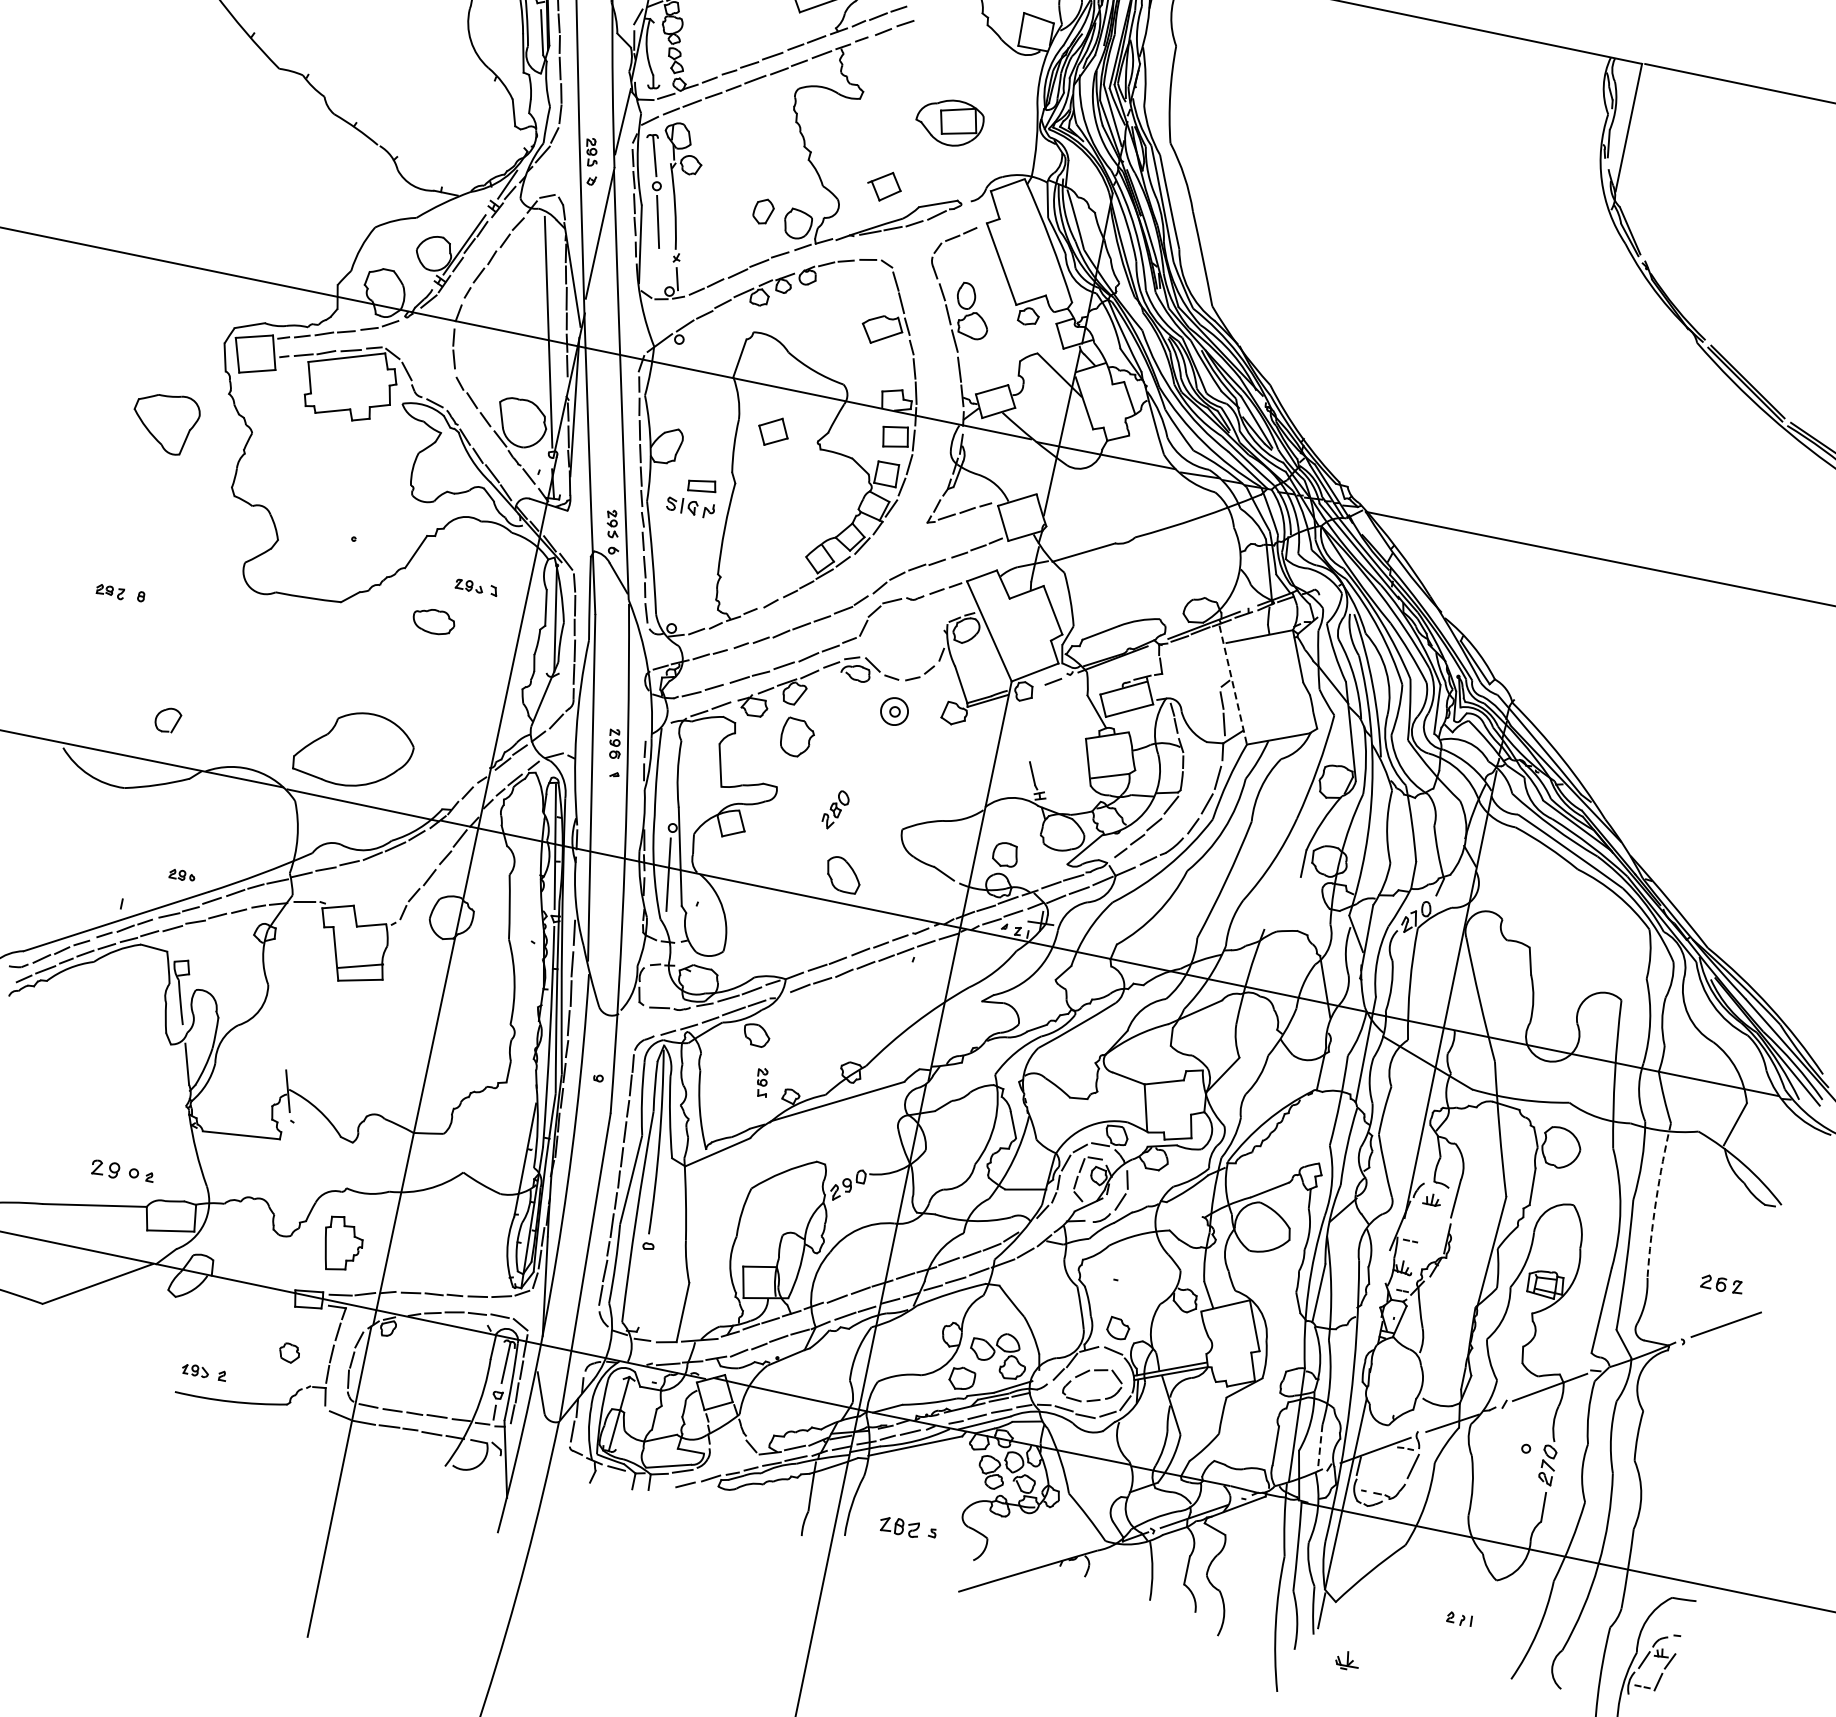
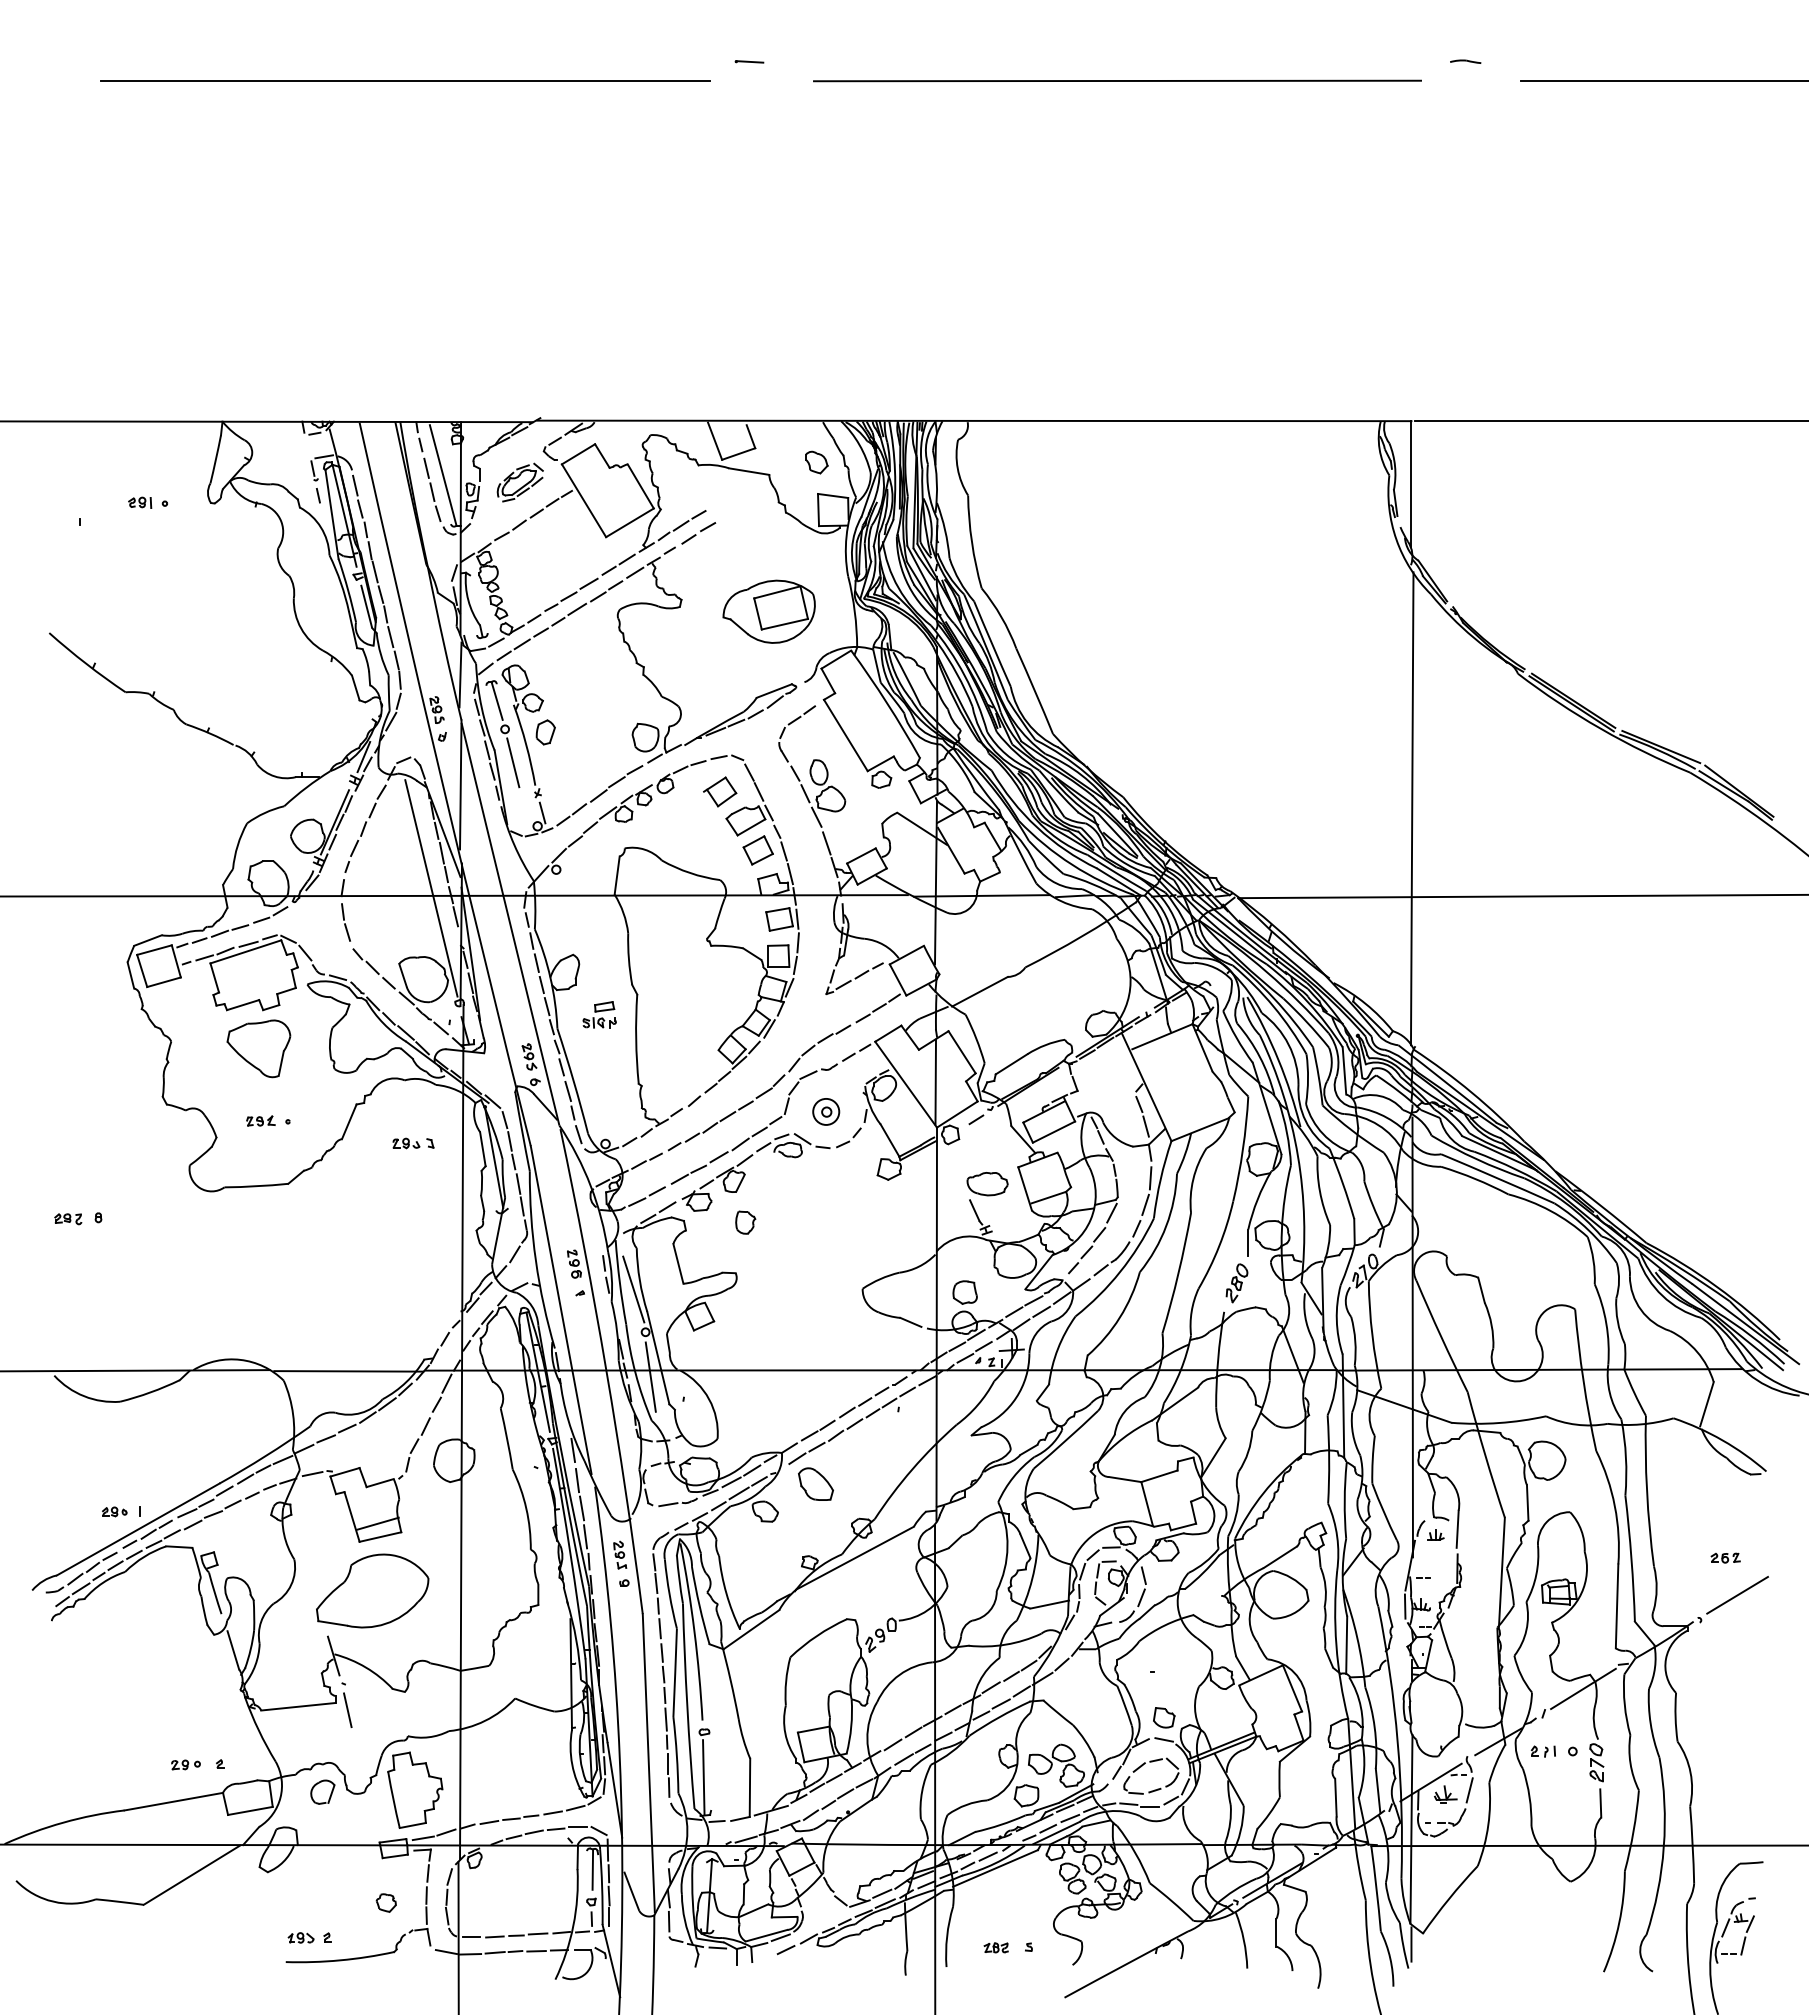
part: (949, 121) -> (768, 611), size x1.43
part: (885, 186) -> (720, 791), moved
part: (763, 211) -> (545, 732), moved
part: (164, 422) -> (258, 1048), moved
part: (772, 431) -> (757, 850), moved
line: (1560, 457) -> (1411, 808), added
part: (692, 495) -> (599, 1014), size x0.71
part: (326, 532) -> (260, 1120), added
part: (433, 622) -> (987, 1184), moved
line: (1019, 634) -> (935, 1081), added
line: (1232, 684) -> (1146, 1087), dashed -> solid
part: (894, 711) -> (826, 1111), moved
part: (167, 719) -> (322, 1791), moved
part: (797, 737) -> (745, 1222), size x0.62
part: (354, 748) -> (372, 1590), moved
line: (669, 782) -> (633, 1289), added
part: (835, 810) -> (1236, 1283), moved
part: (182, 874) -> (114, 1511), moved
part: (843, 874) -> (815, 1483), moved
part: (763, 1082) -> (620, 1554), moved
line: (290, 1149) -> (347, 1710), added
part: (114, 1170) -> (185, 1764), size x0.62
arc: (1656, 1200) -> (1647, 1491), dashed -> solid
part: (342, 1243) -> (415, 1789), size x1.43
line: (1385, 1266) -> (1404, 1606), added
part: (1721, 1283) -> (1725, 1557), size x0.71
line: (637, 1292) -> (703, 1777), added
line: (1320, 1448) -> (1378, 1791), dashed -> solid
part: (898, 1526) -> (995, 1947), size x0.62
part: (1458, 1619) -> (1542, 1751), moved
part: (1347, 1660) -> (1445, 1794), moved

